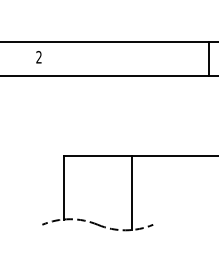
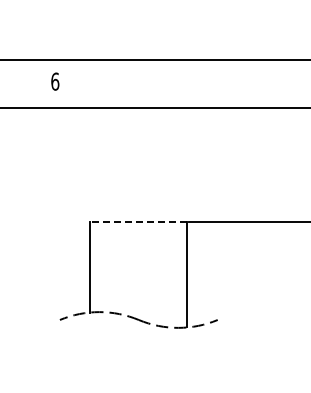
text: (39, 57) -> (55, 81), 2 -> 6
line: (208, 58) -> (296, 83), removed
line: (97, 156) -> (138, 222), solid -> dashed

